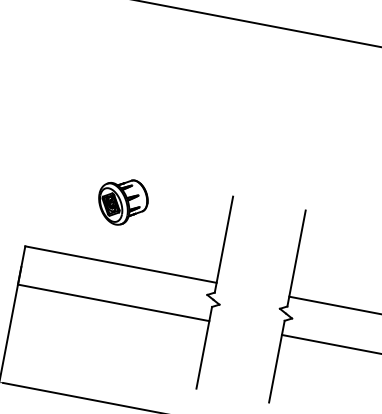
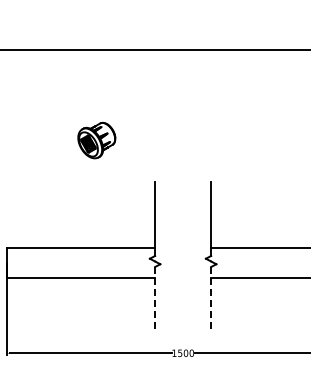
part: (122, 201) -> (96, 140), moved
line: (204, 347) -> (155, 298), solid -> dashed
line: (277, 361) -> (211, 298), solid -> dashed

